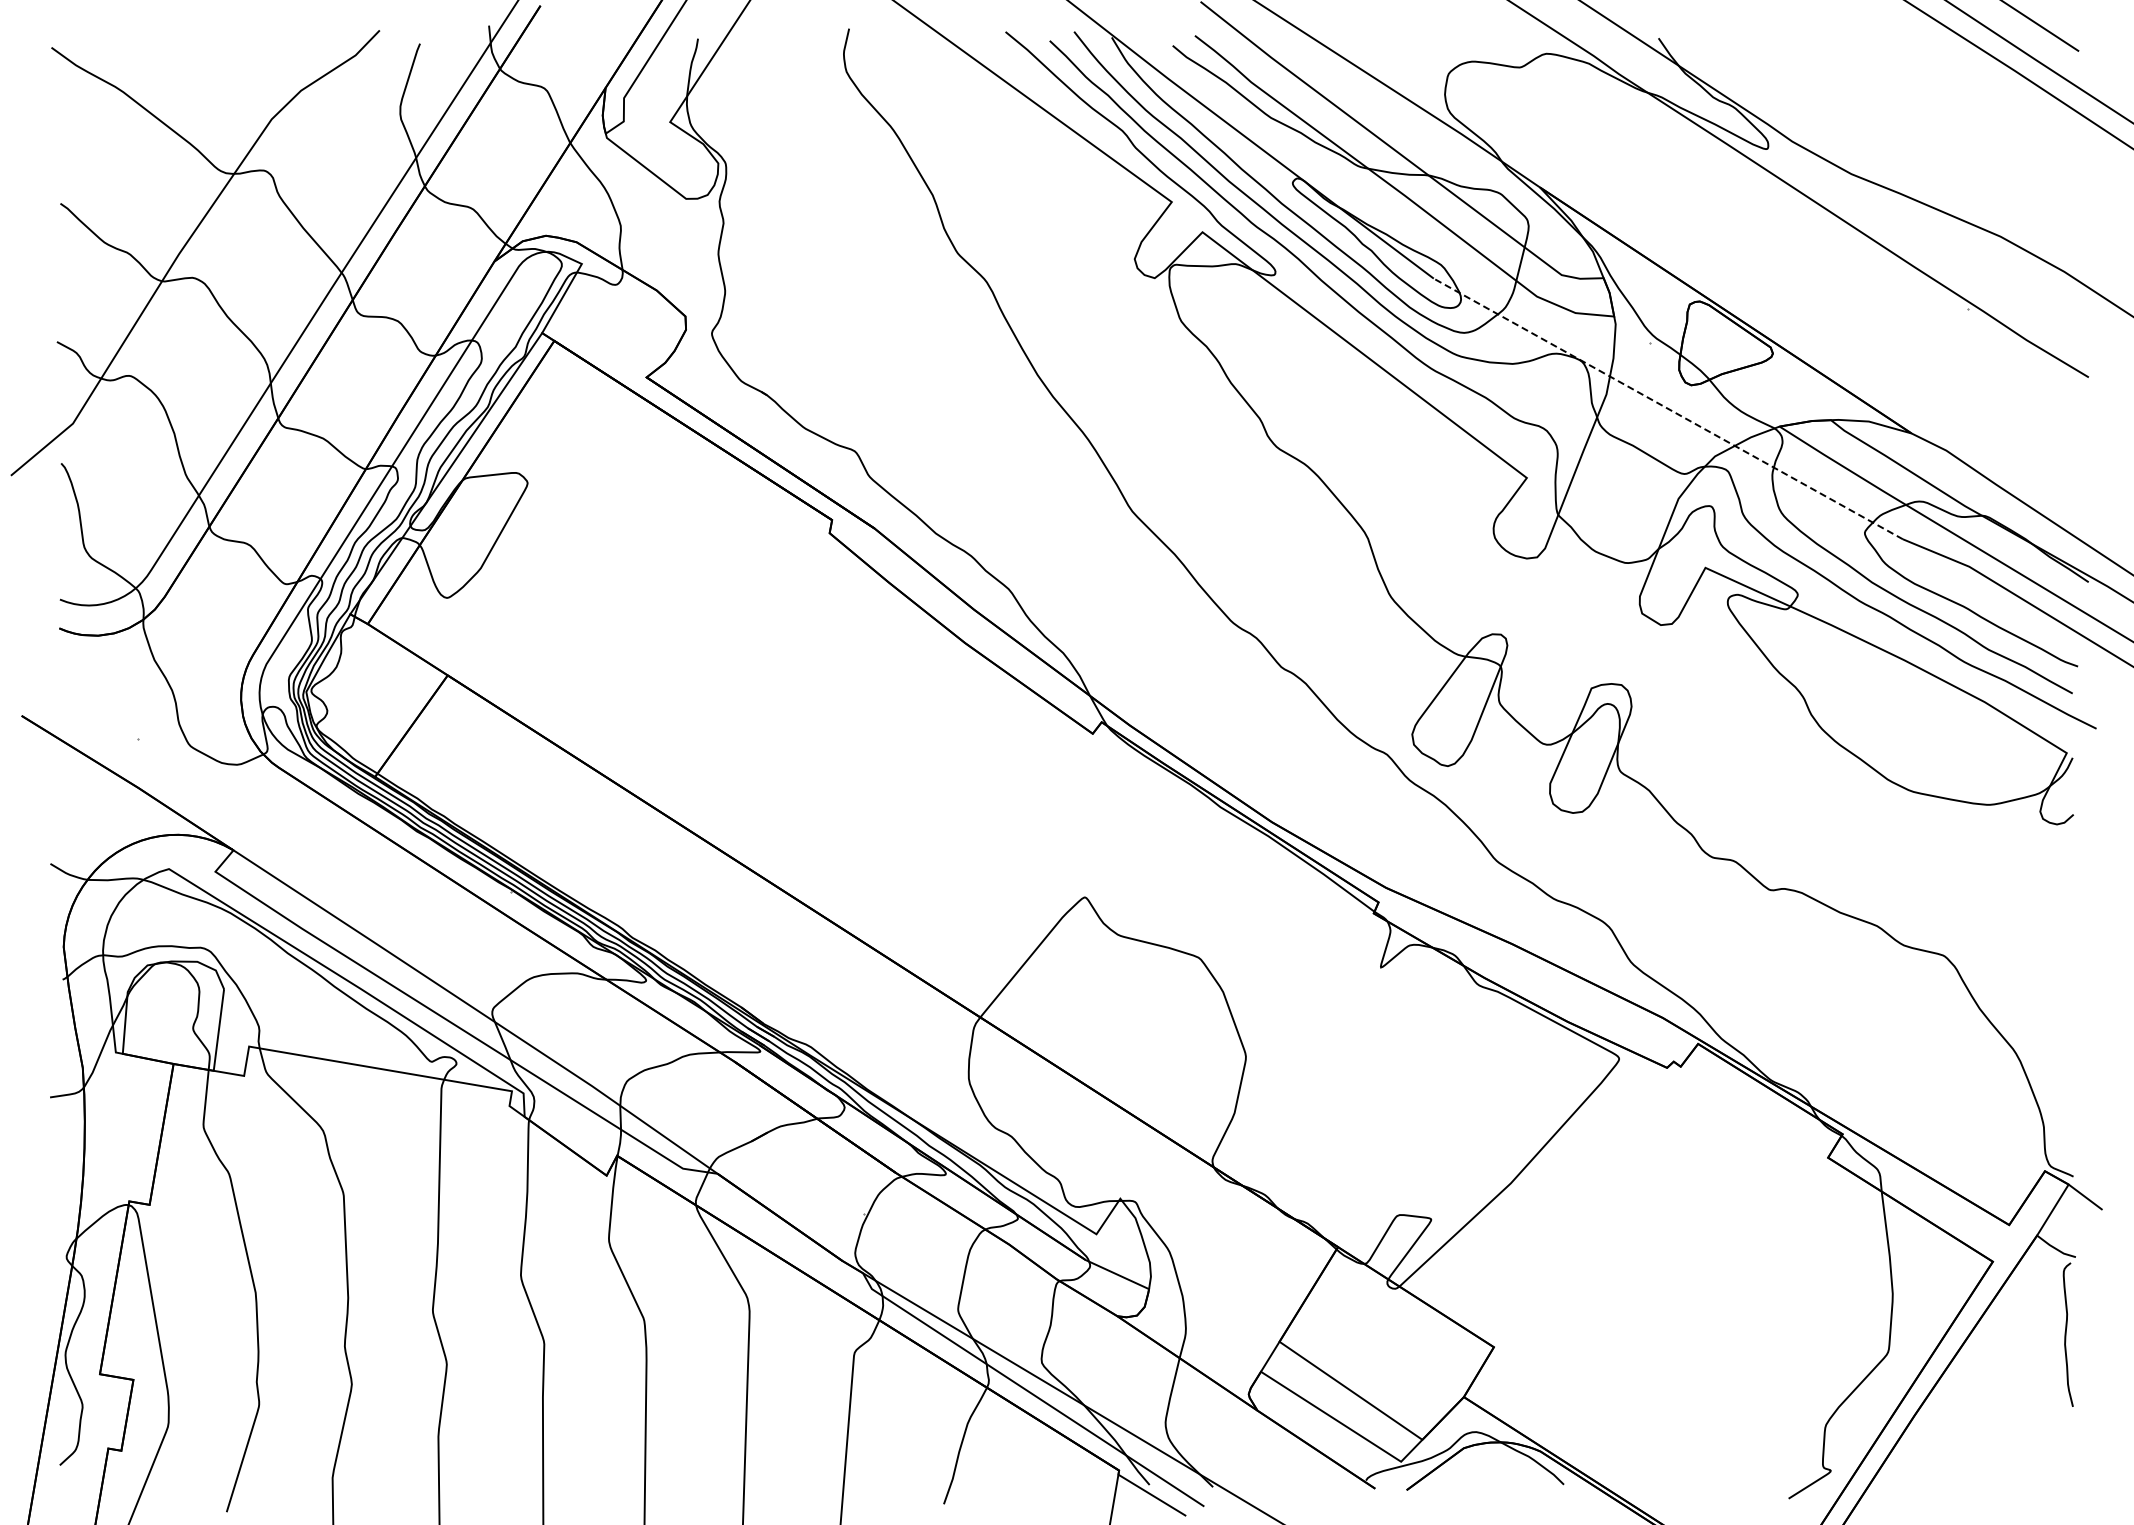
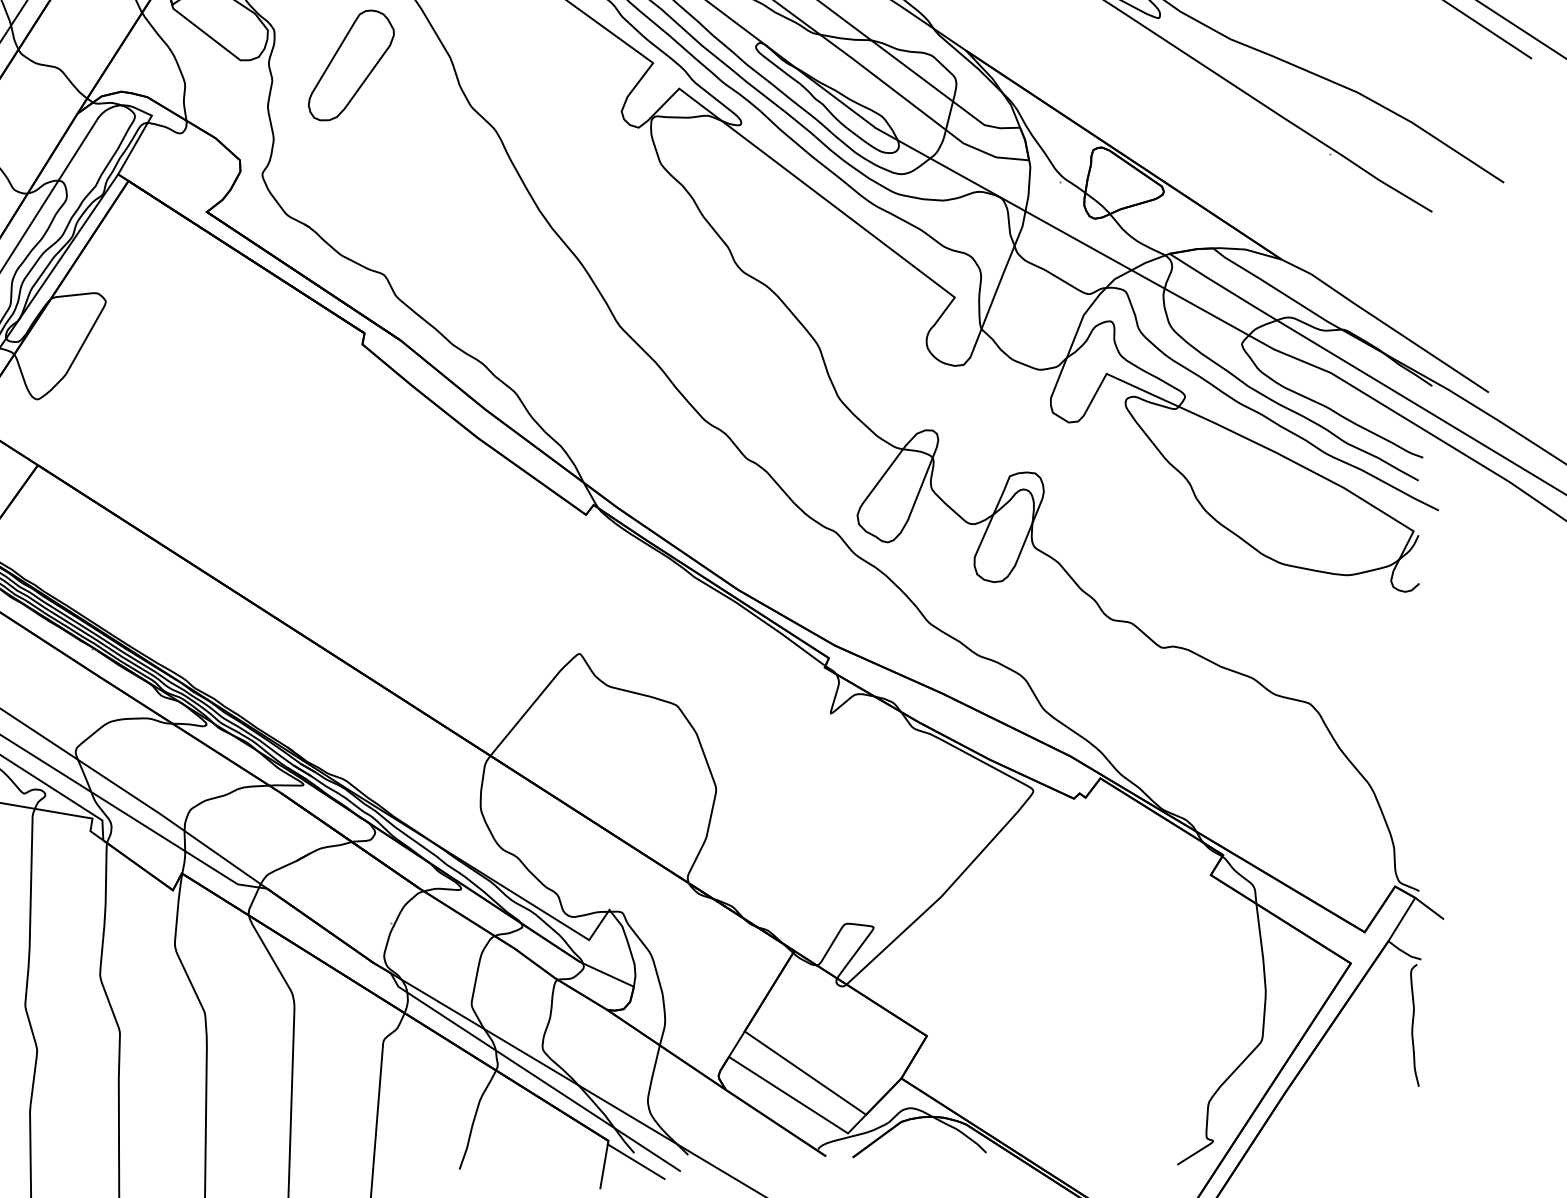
part: (816, 204) -> (351, 65), added
line: (1667, 408) -> (1074, 238), dashed -> solid

